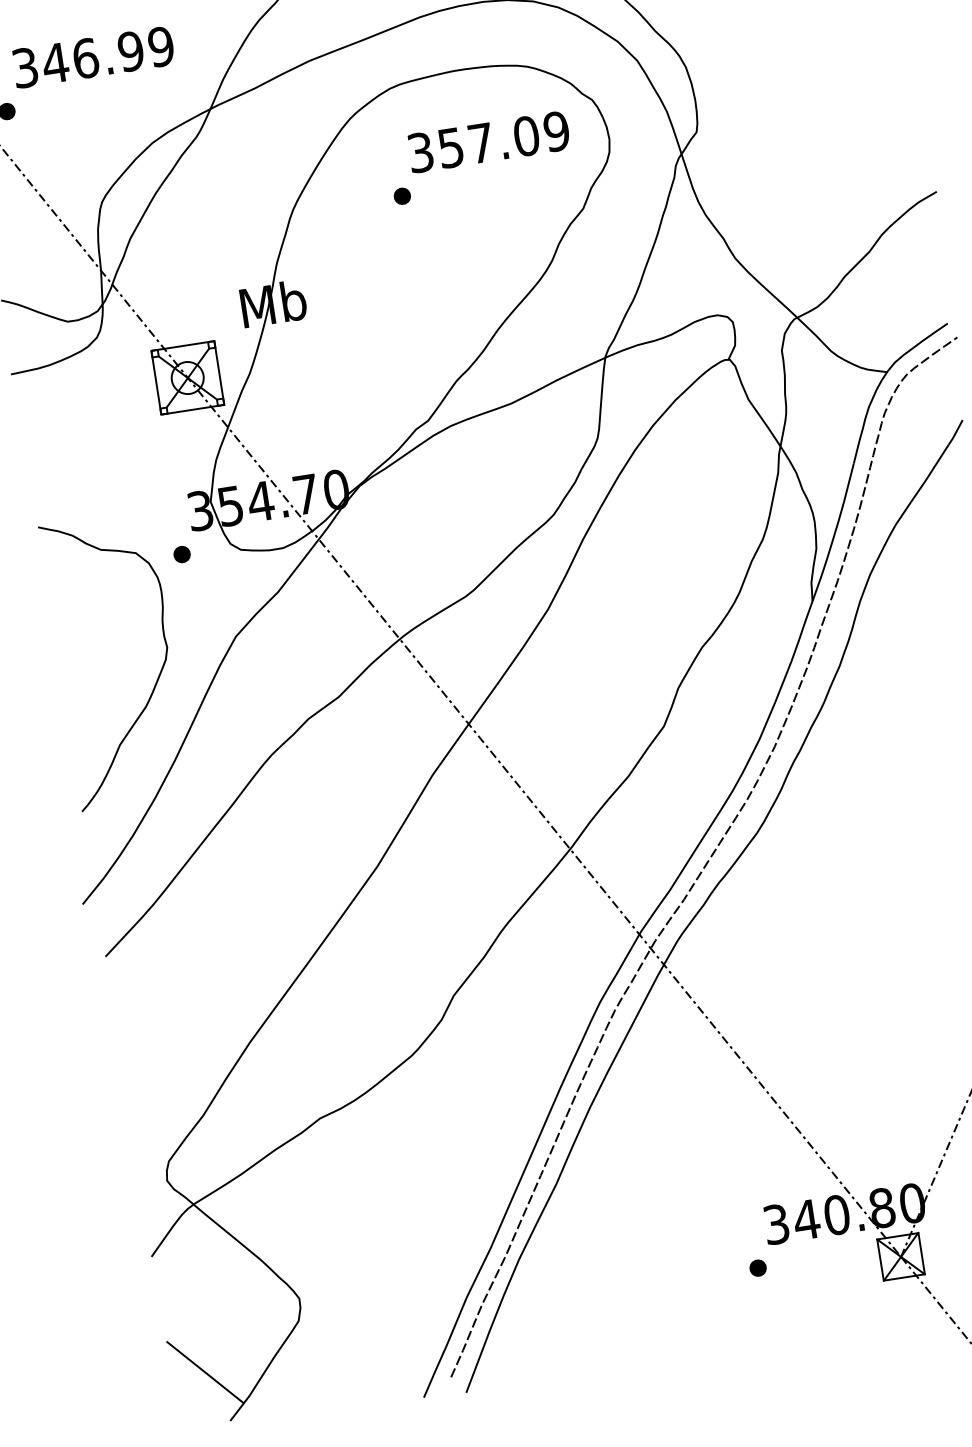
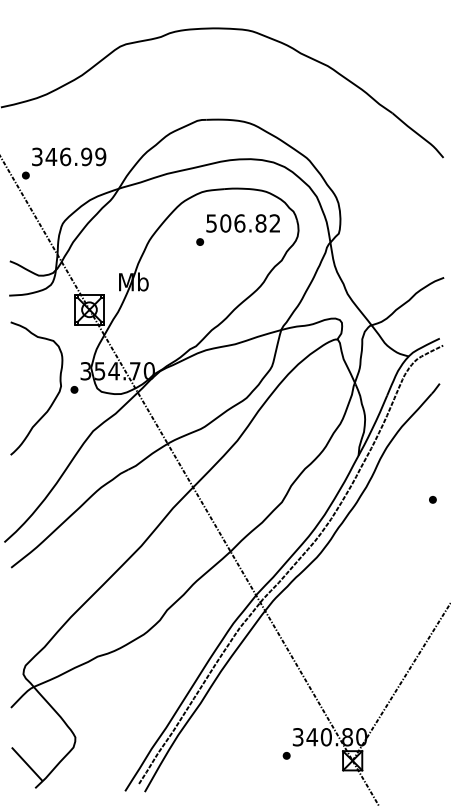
text: (489, 142) -> (243, 223), 357.09 -> 506.82
curve: (155, 678) -> (53, 399), moved

